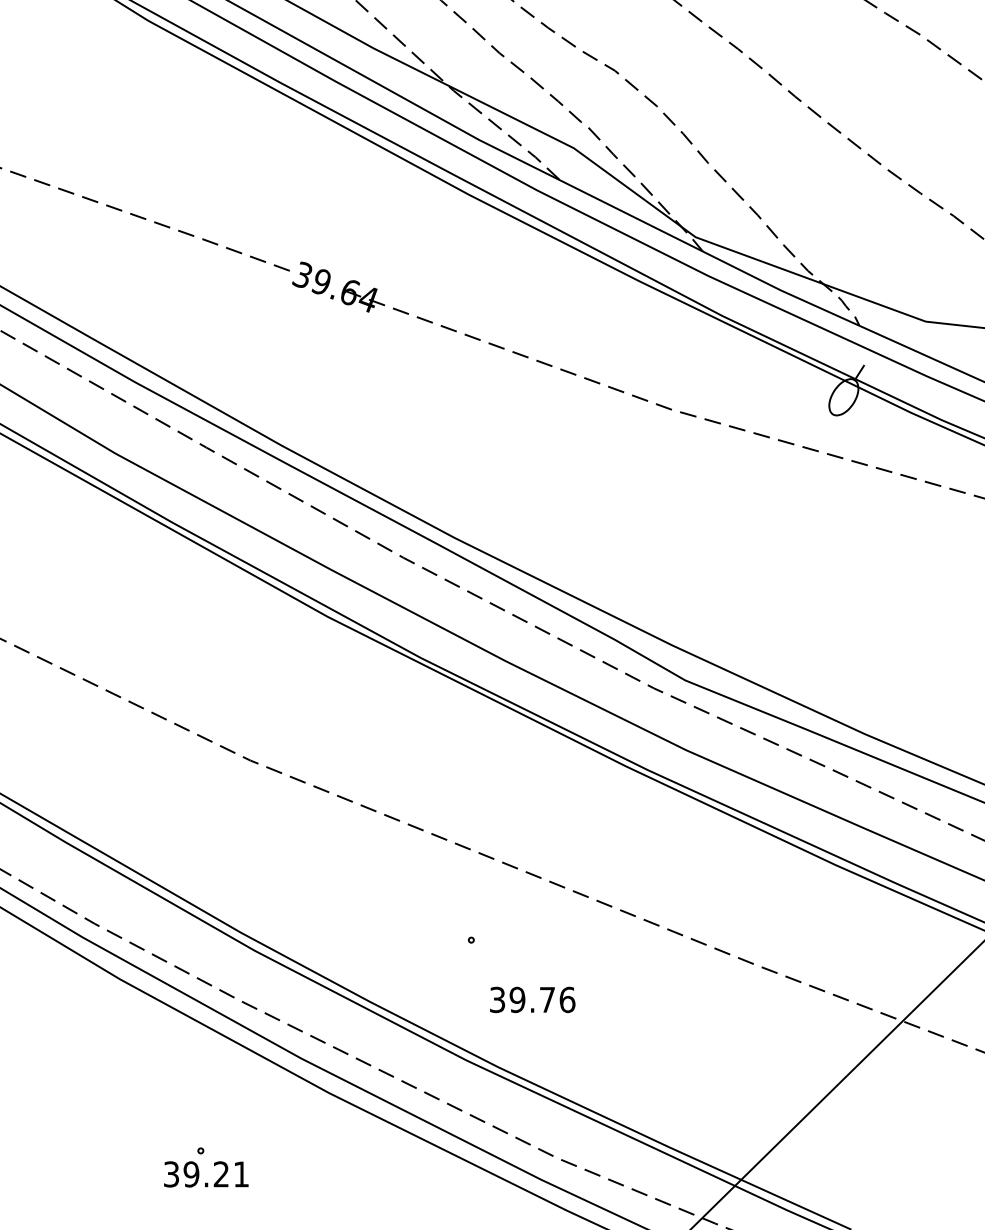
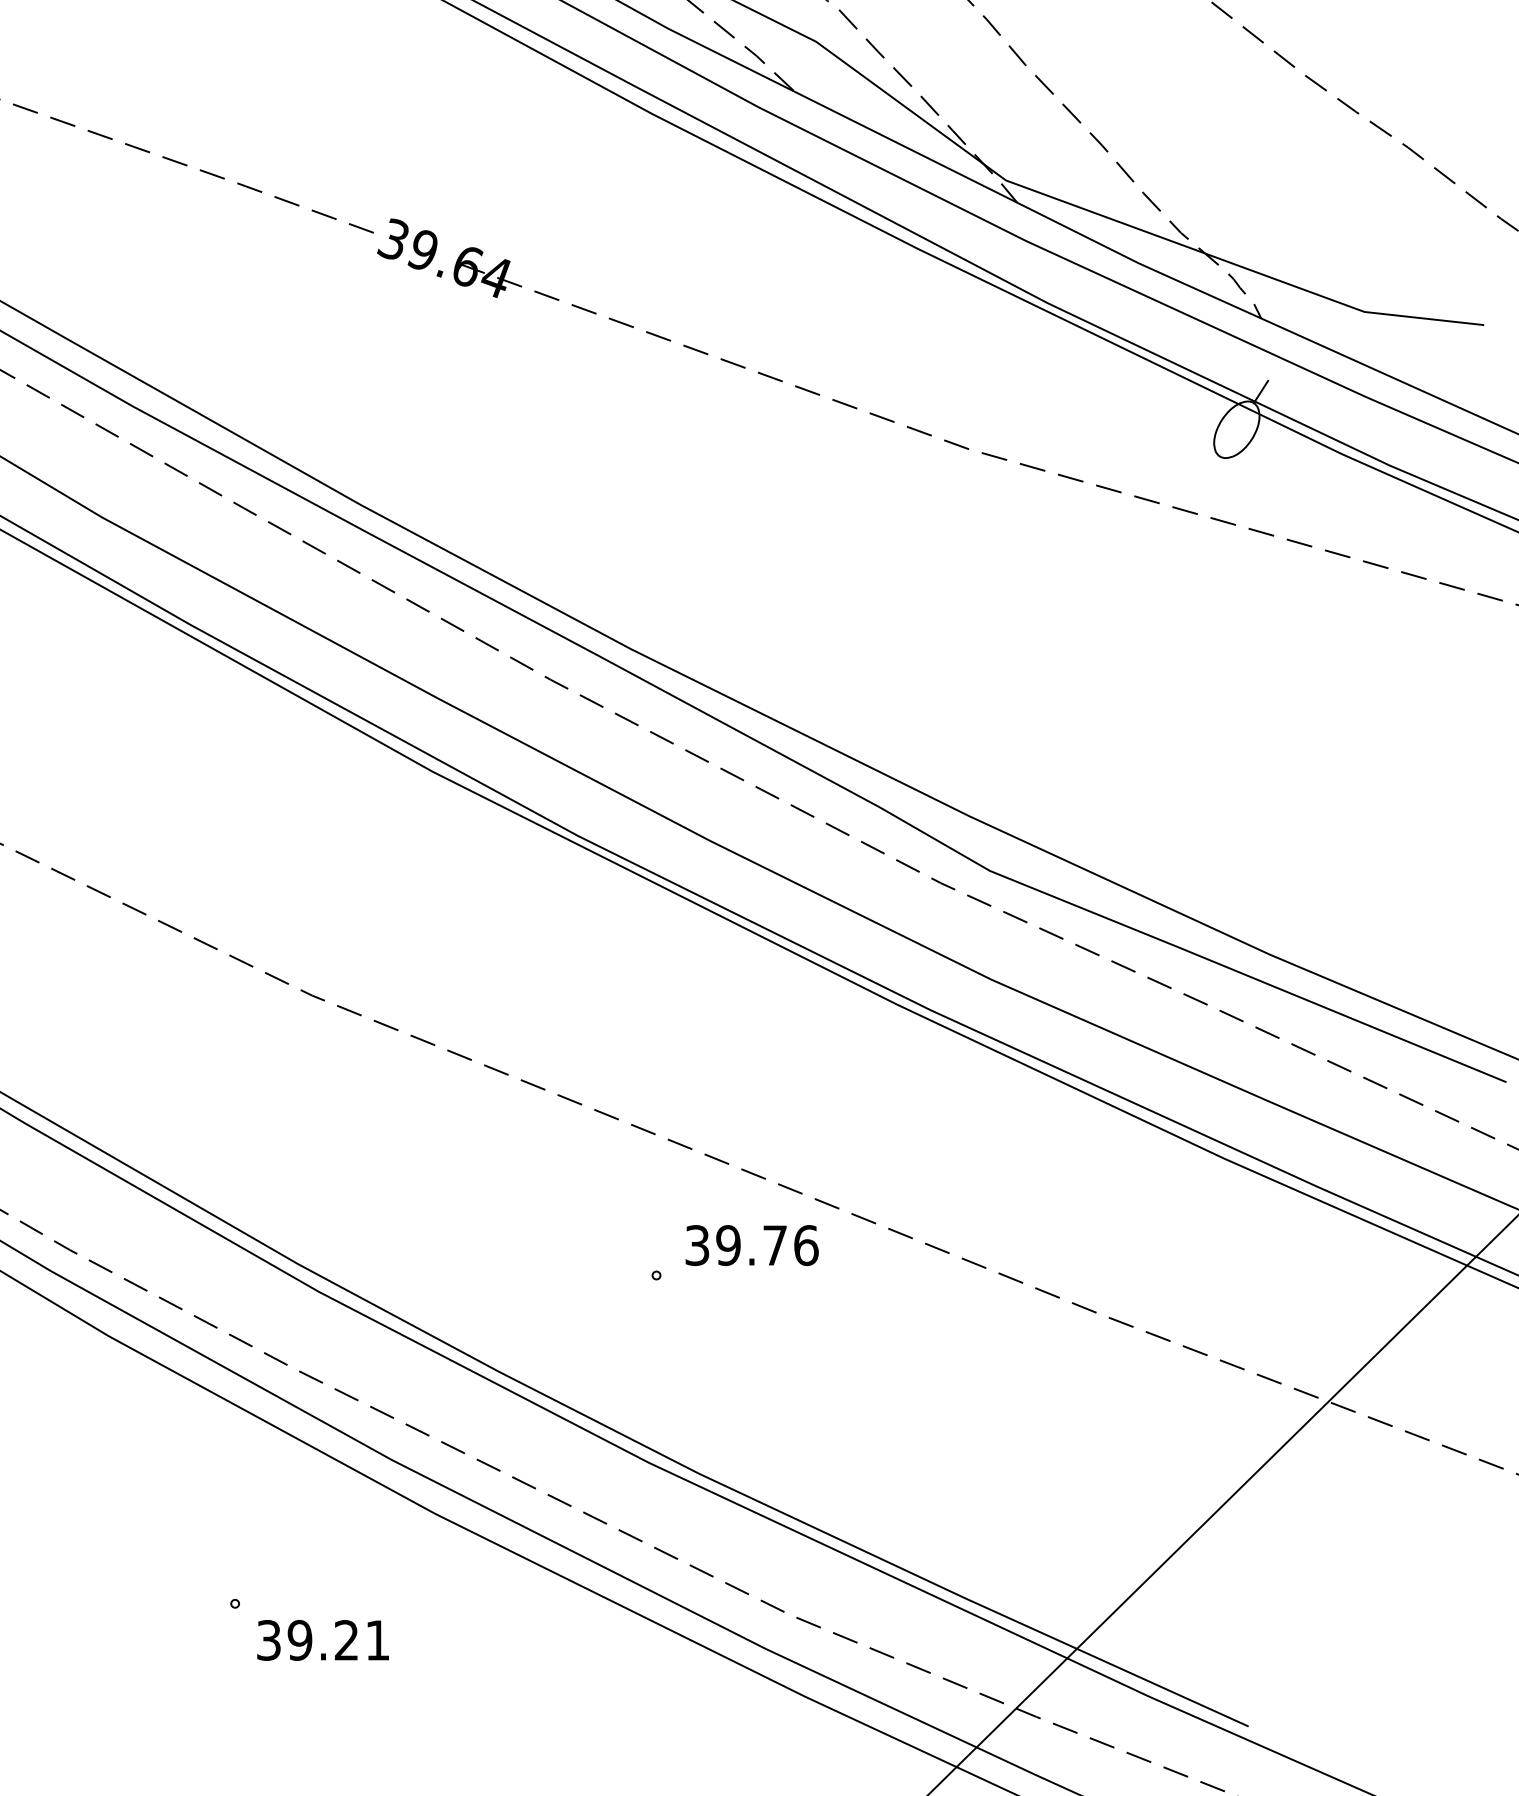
text: (532, 999) -> (751, 1244), moved
text: (206, 1174) -> (323, 1640), moved

